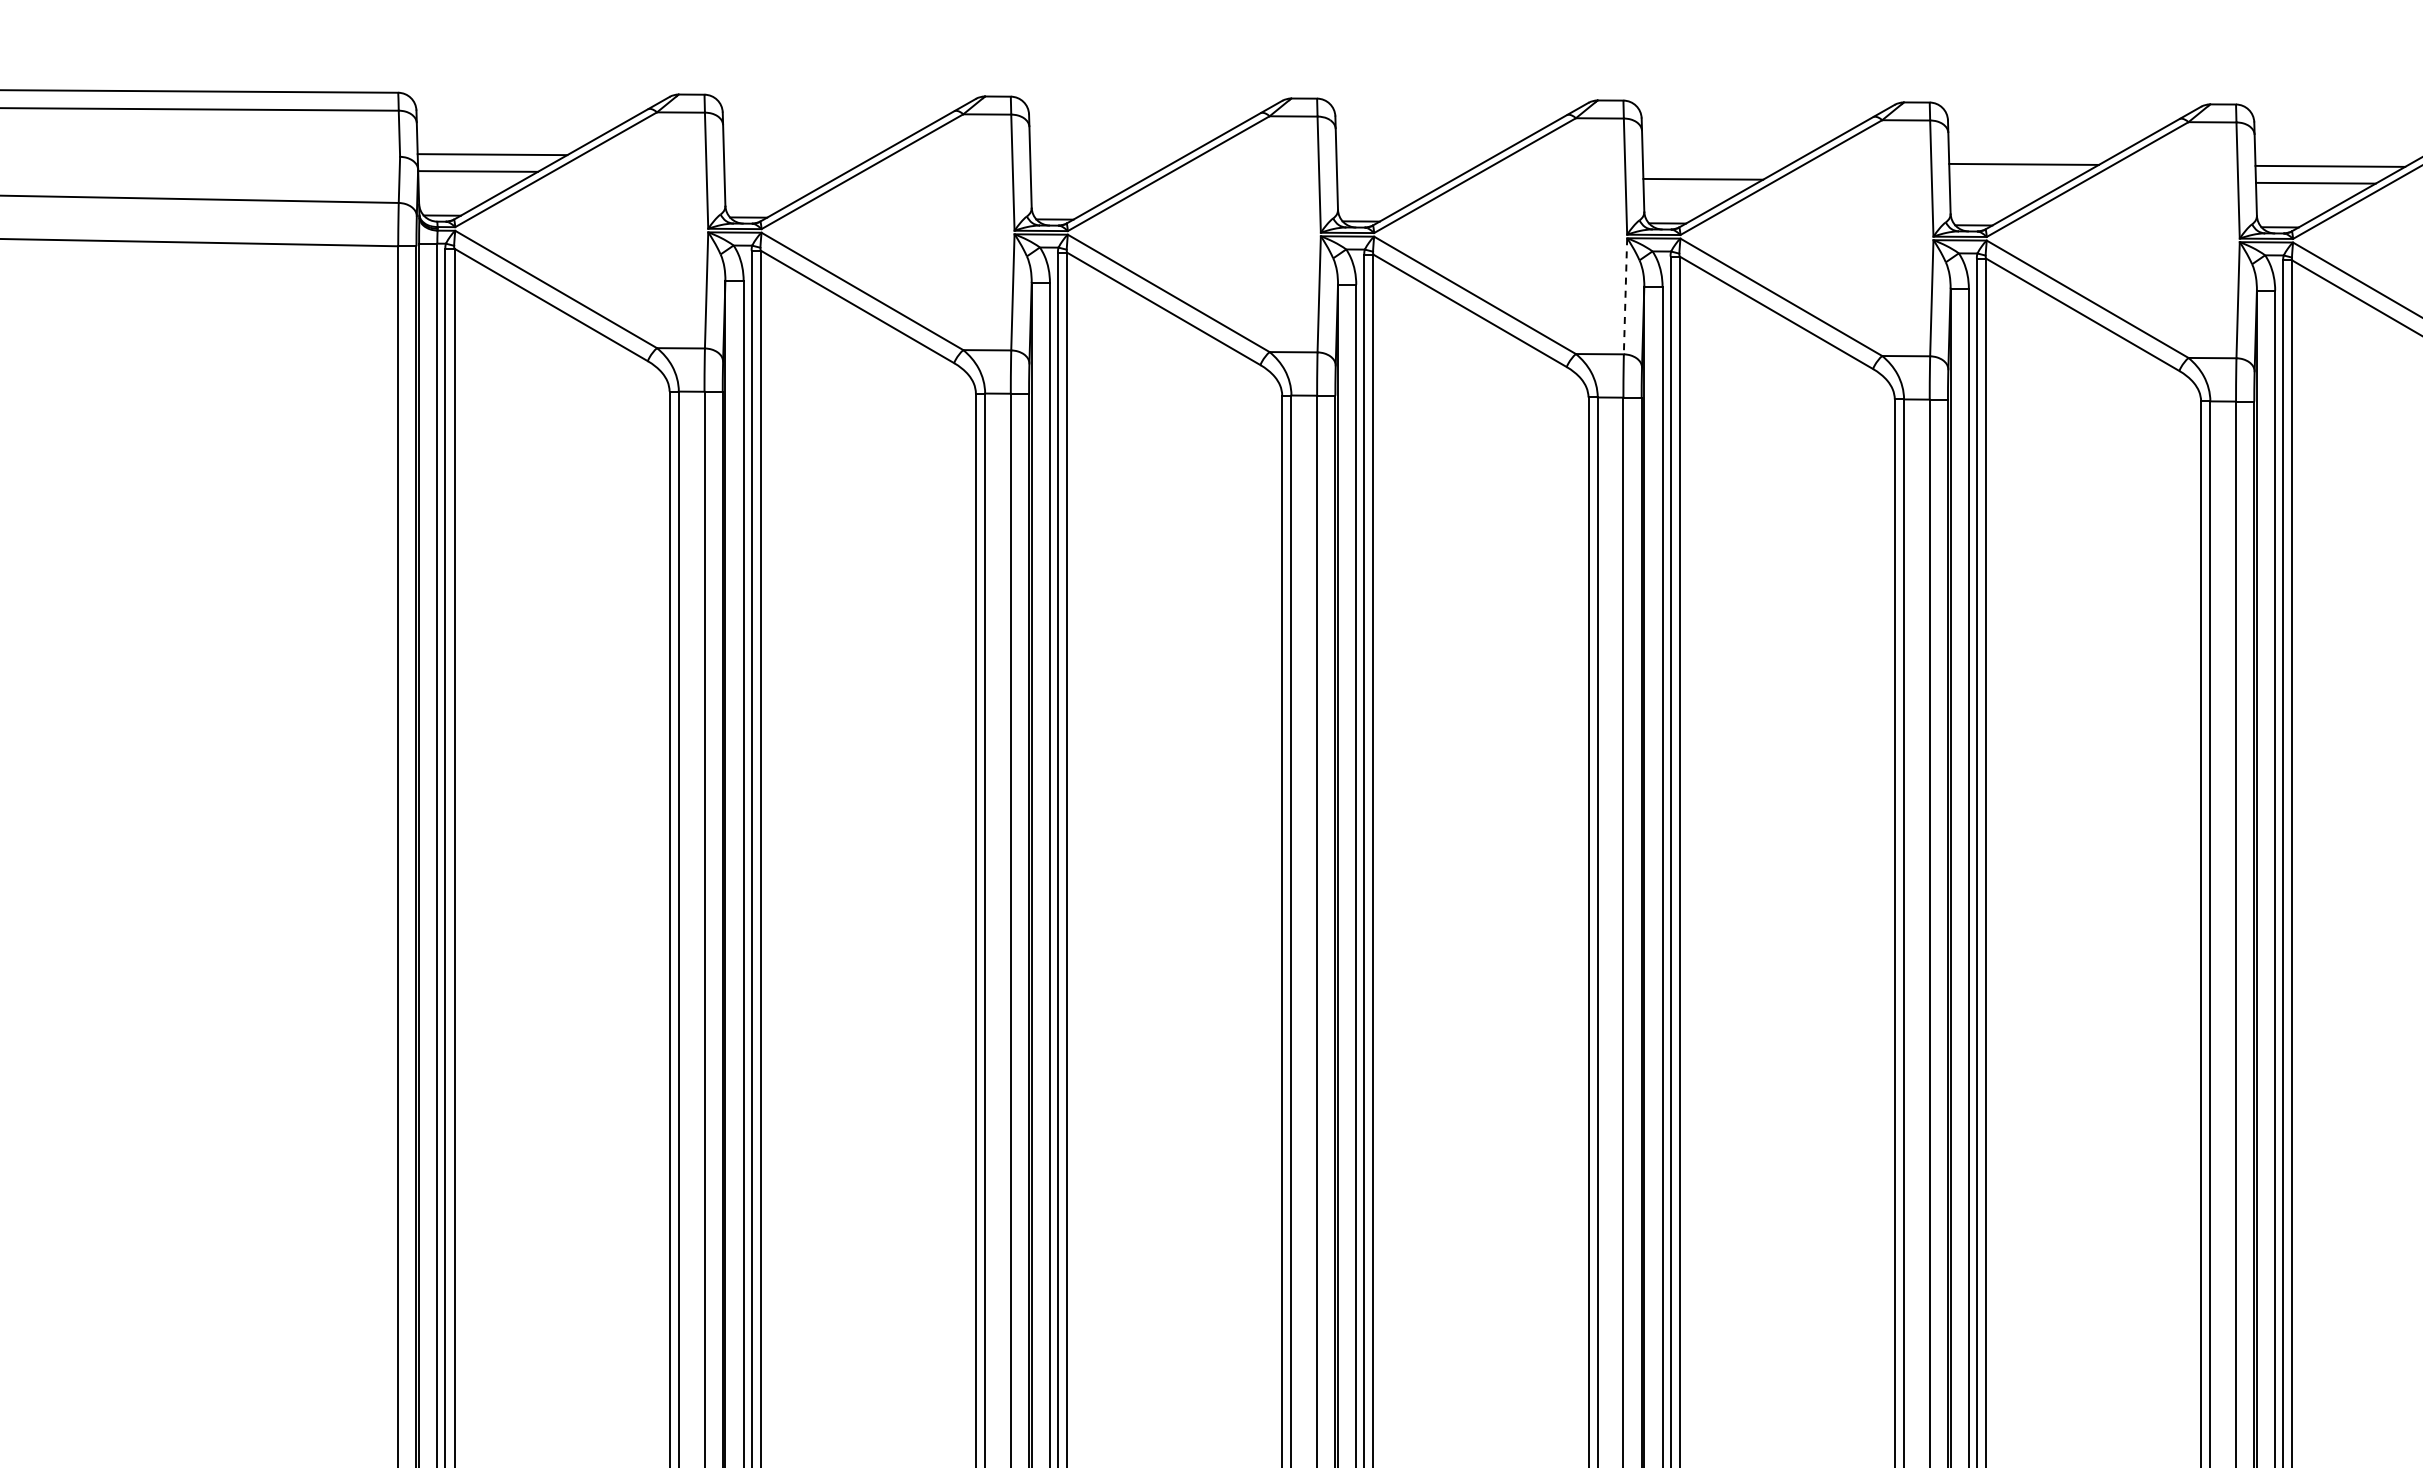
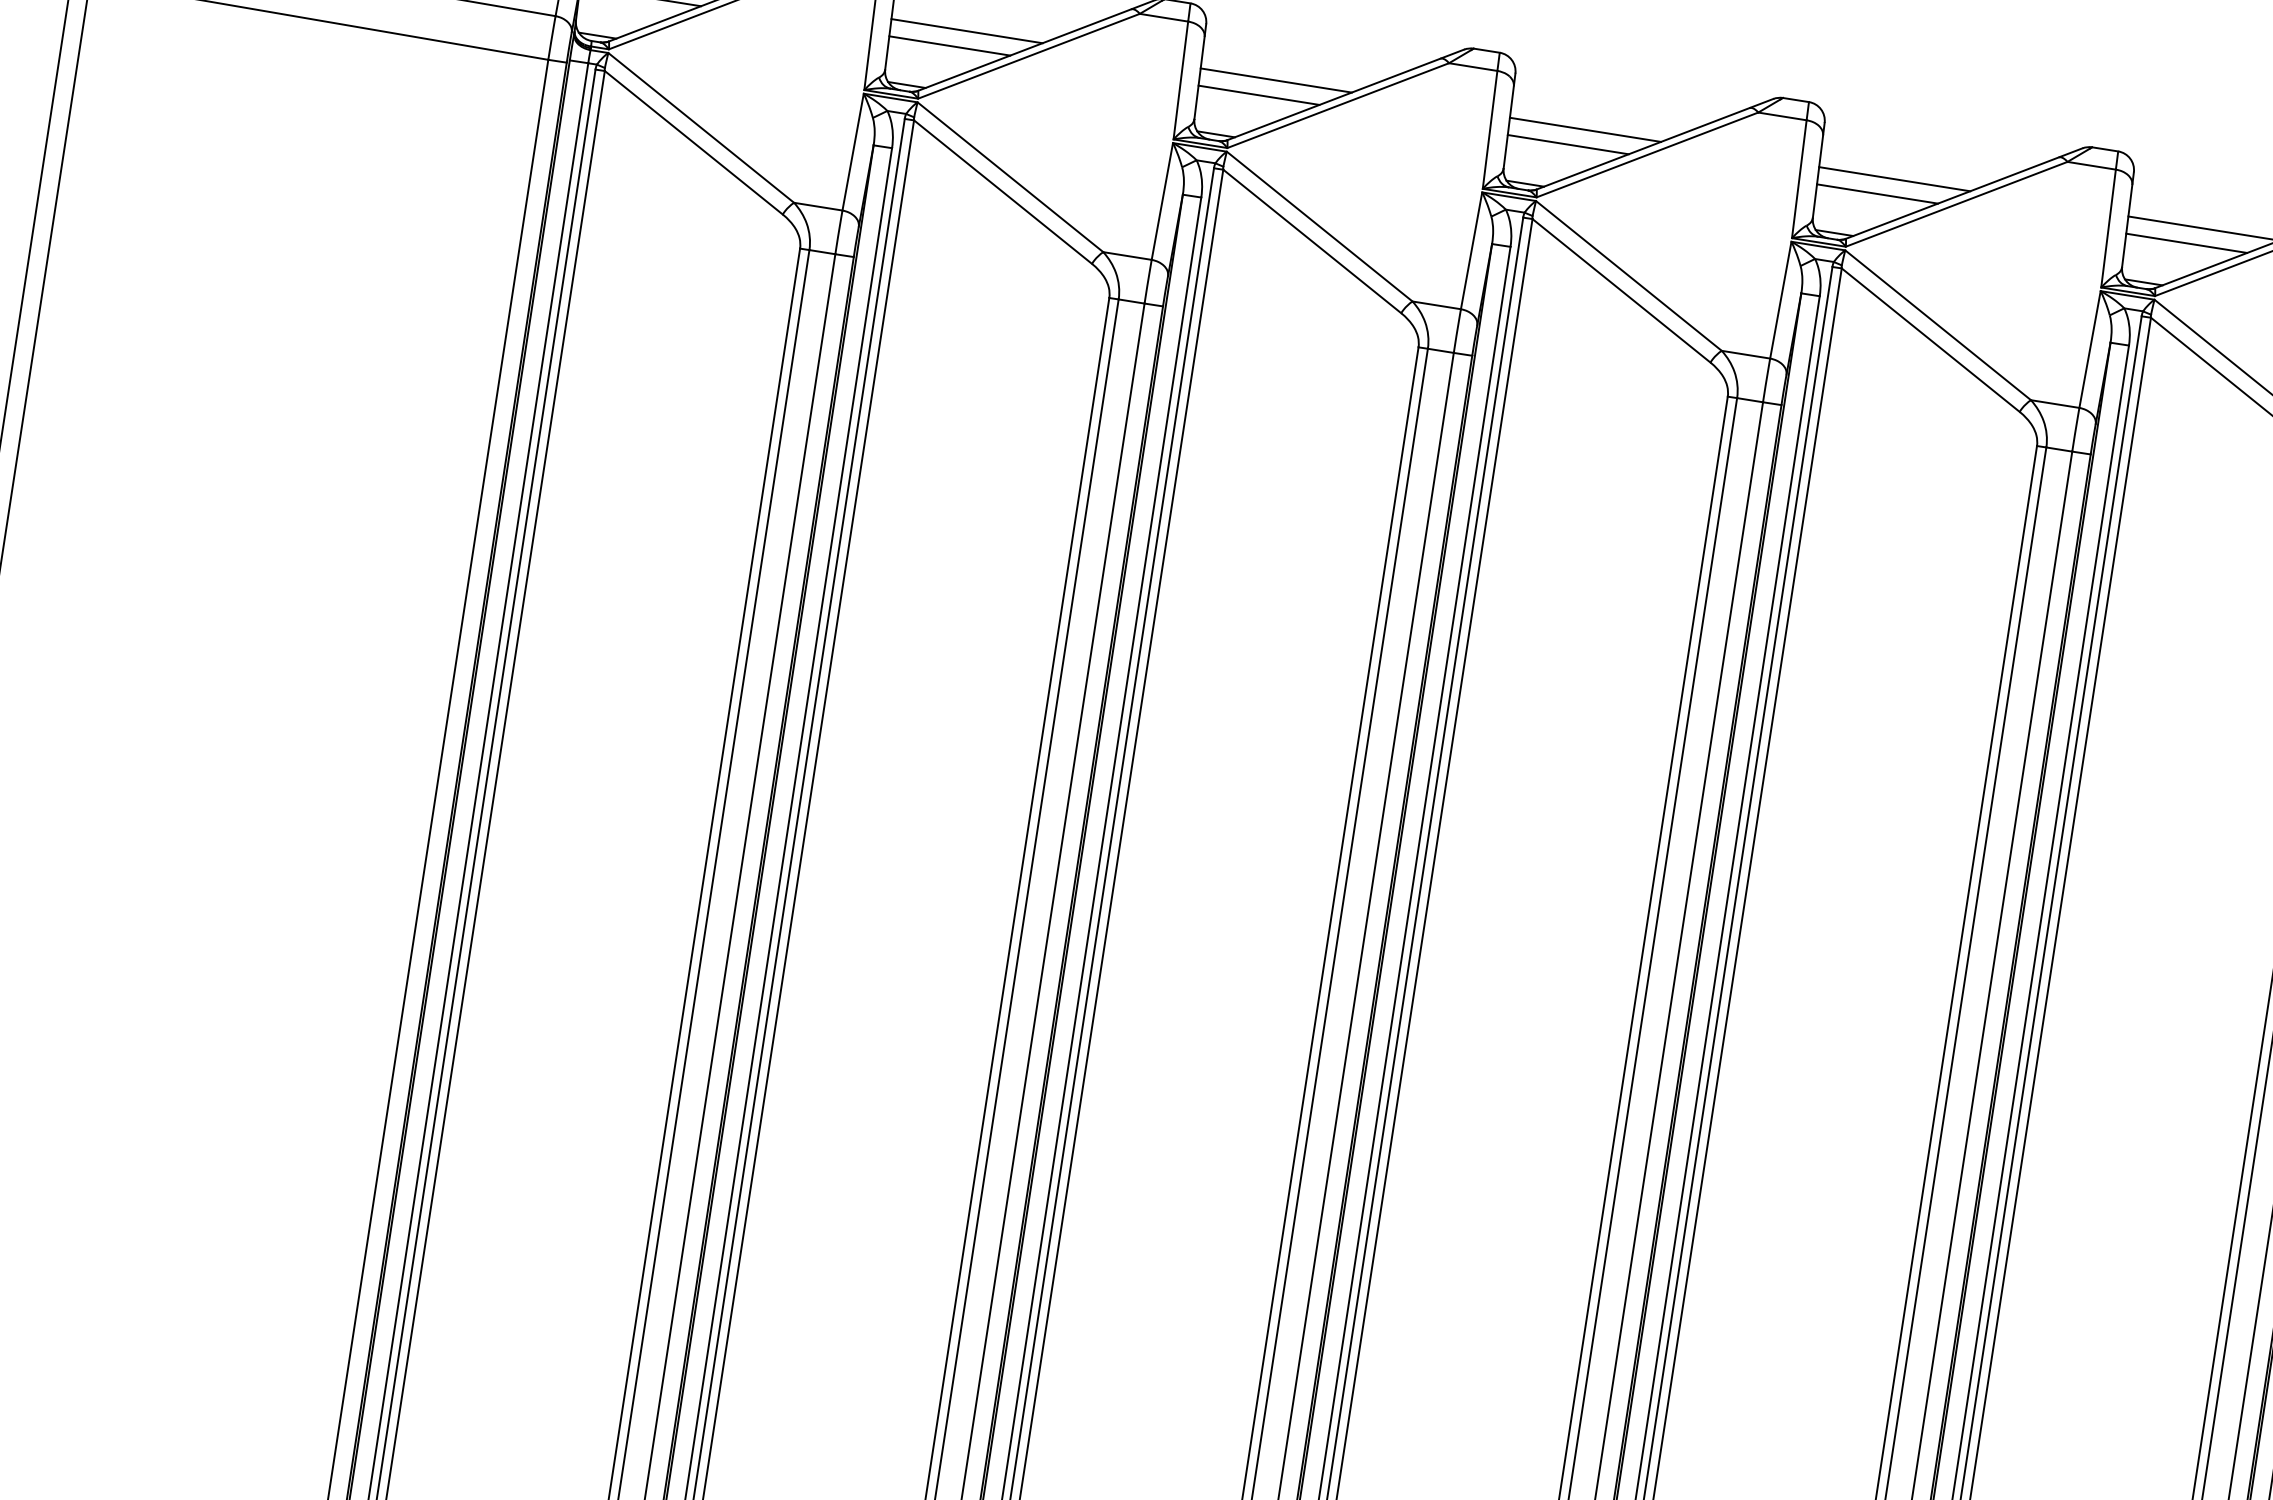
line: (798, 156) -> (966, 31), added
line: (1105, 158) -> (1276, 80), added
line: (1411, 160) -> (1585, 129), added
line: (1717, 161) -> (1894, 178), added
line: (784, 173) -> (949, 46), added
line: (1090, 175) -> (1258, 95), added
line: (1396, 177) -> (1567, 144), added
line: (2009, 180) -> (2186, 242), added
line: (1625, 296) -> (1780, 300), dashed -> solid

